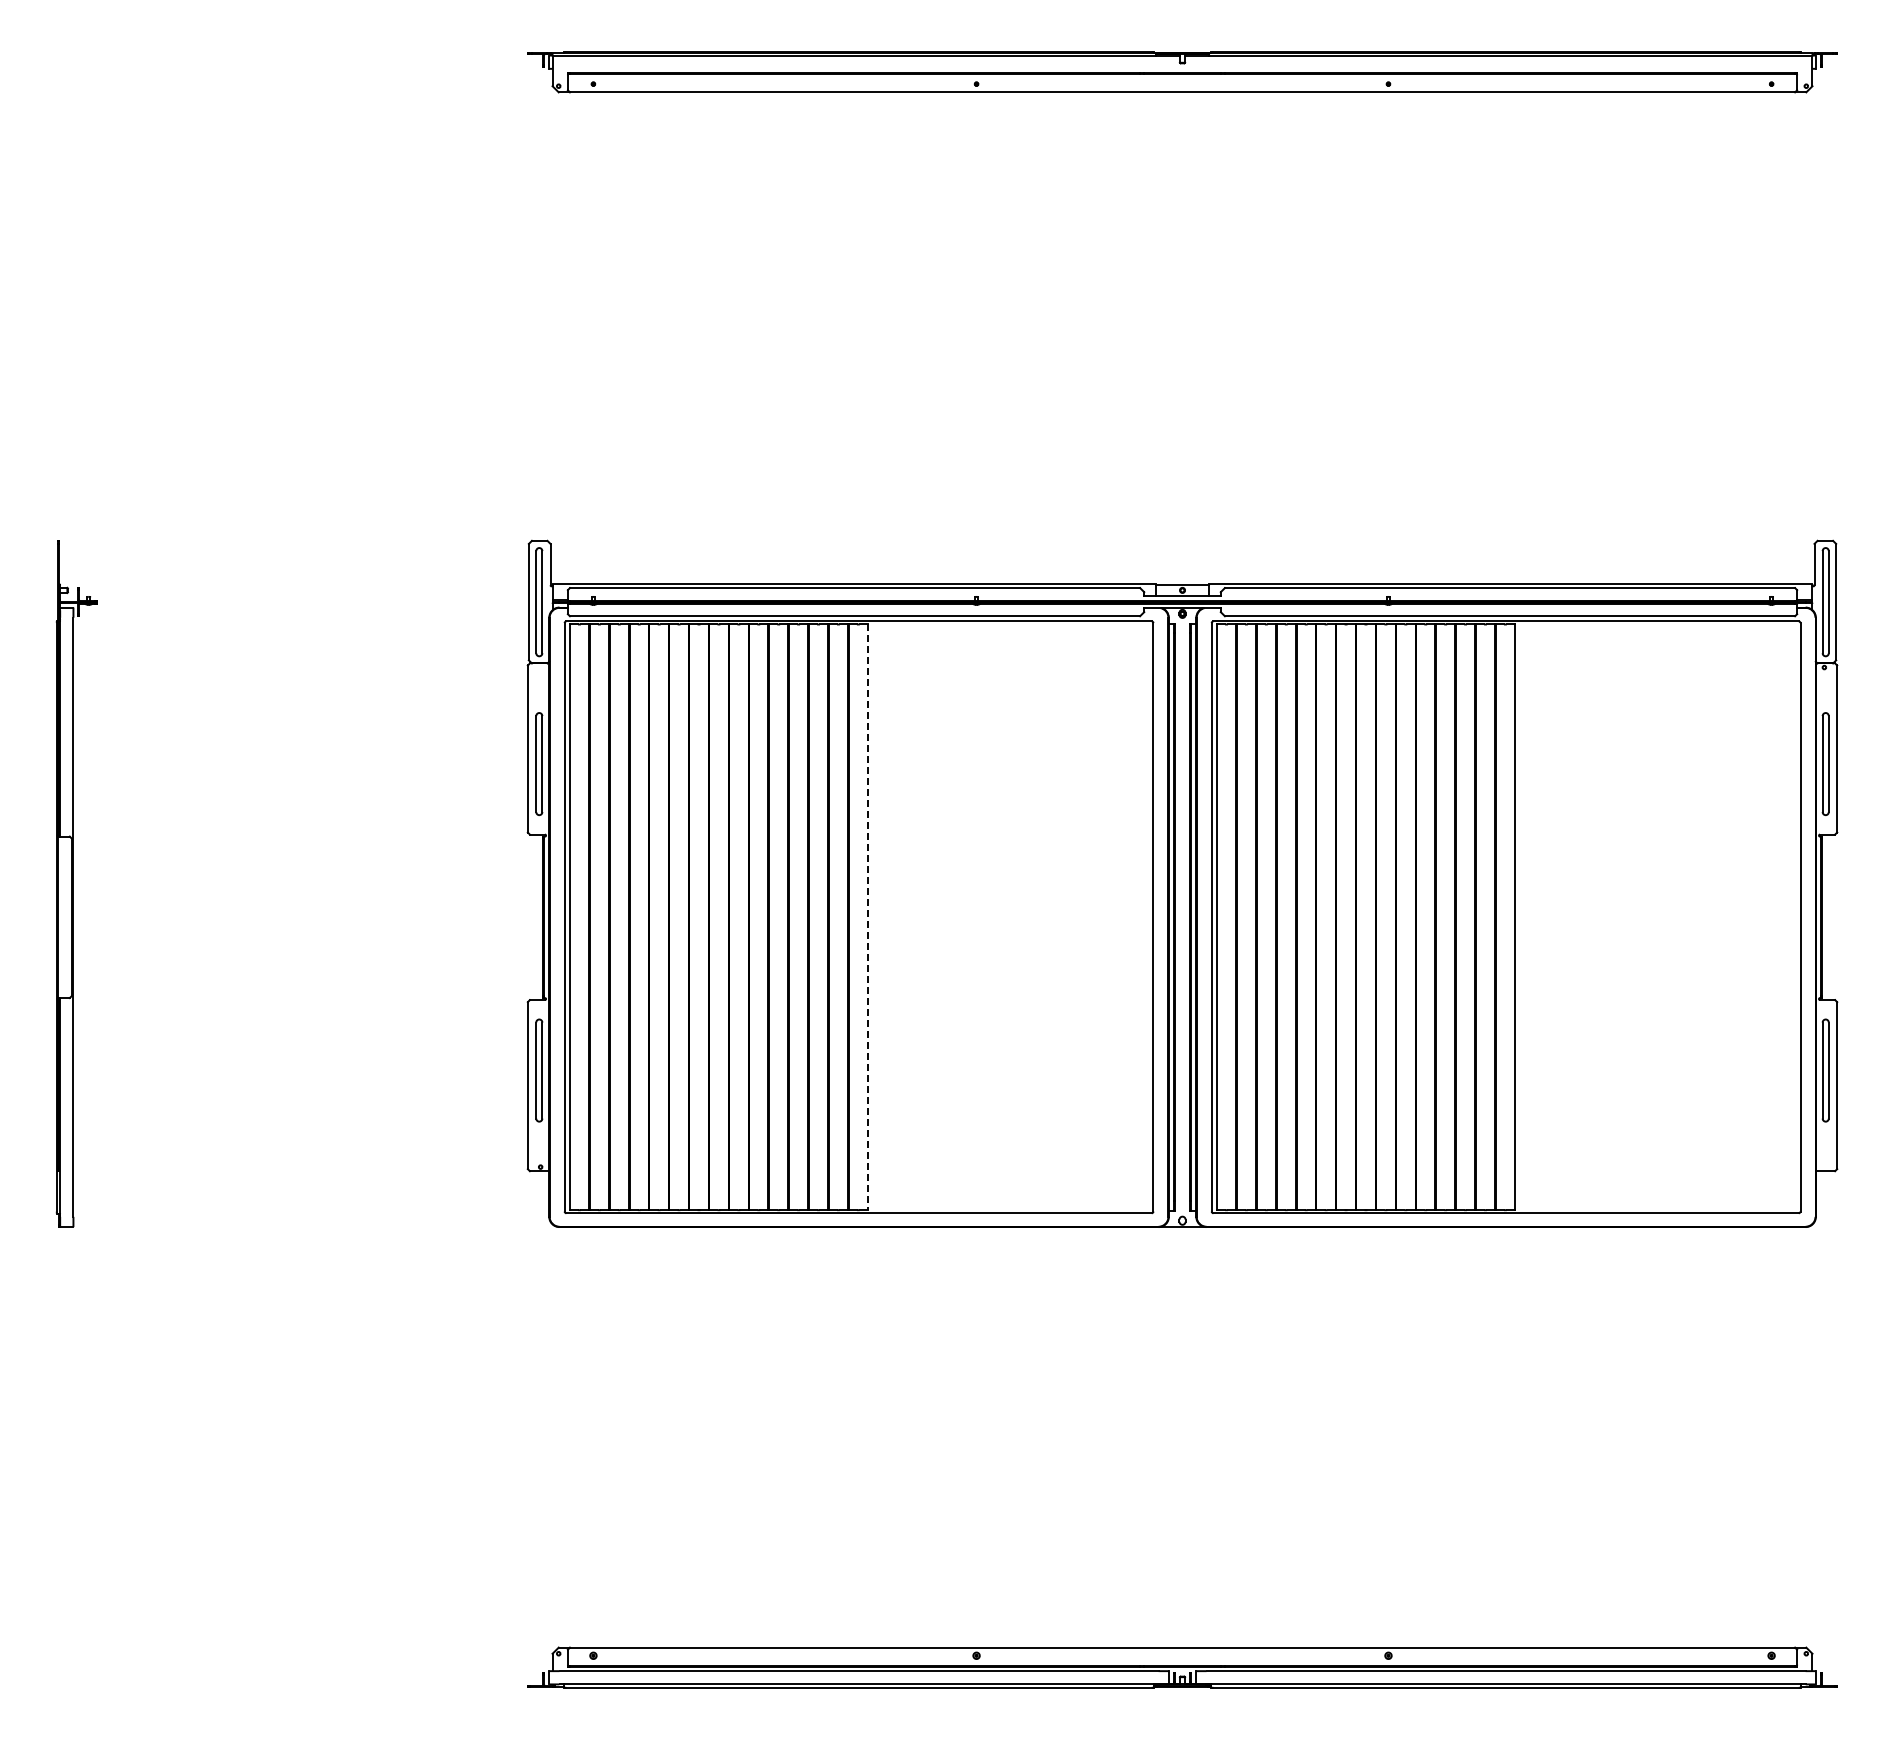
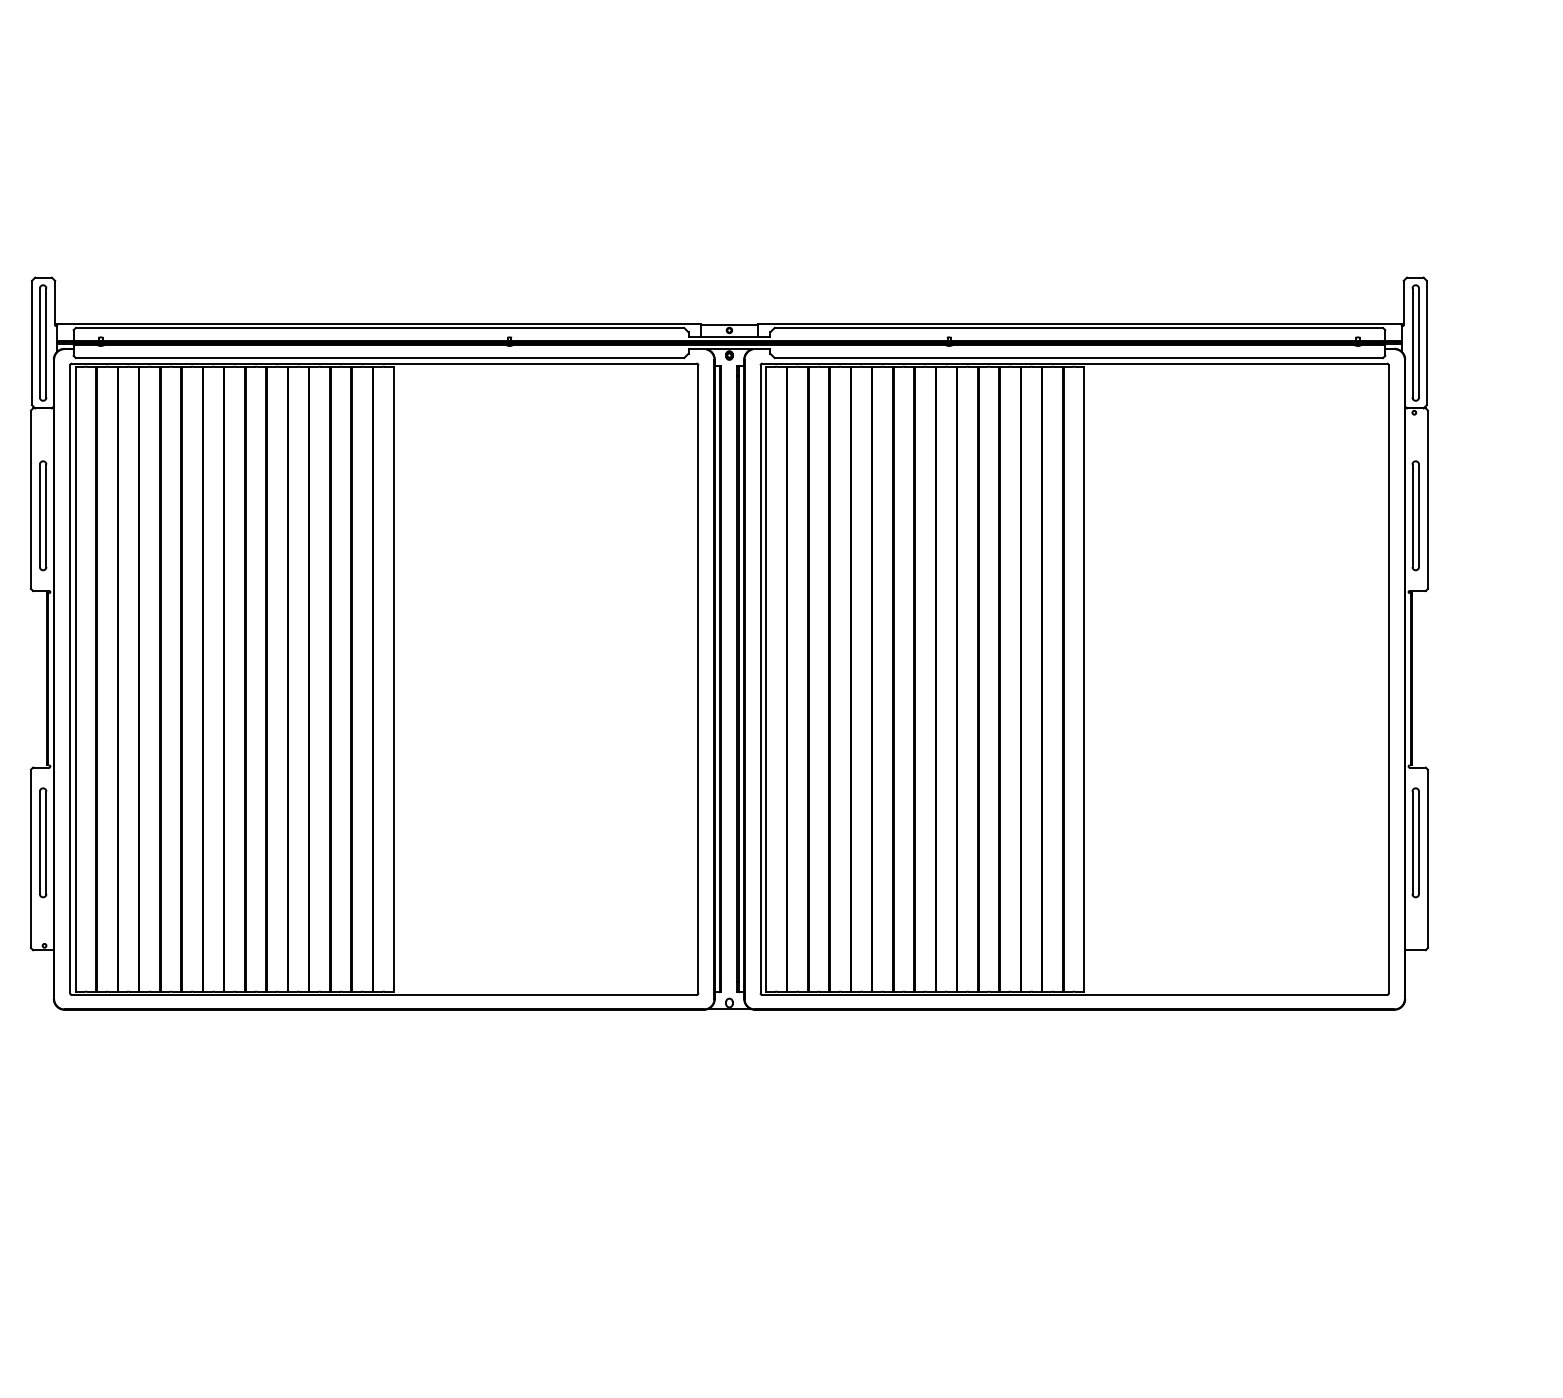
line: (868, 917) -> (394, 679), dashed -> solid

